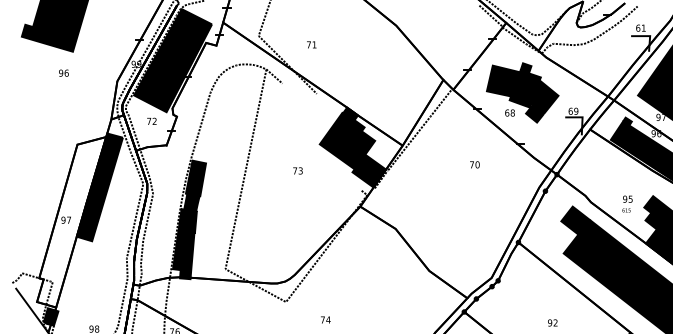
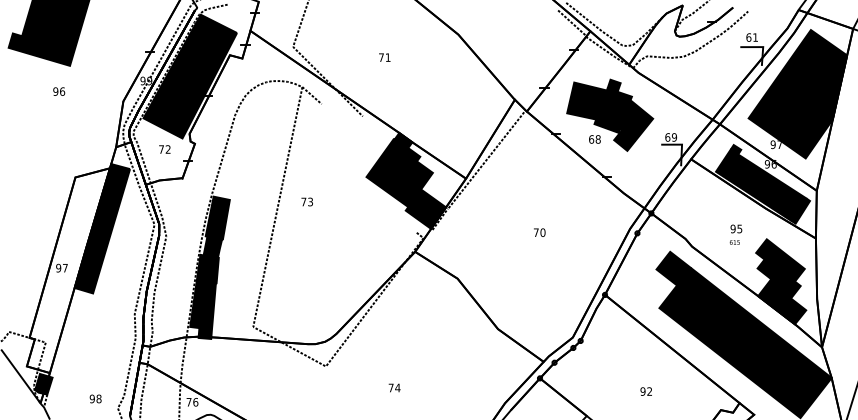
text: (311, 44) -> (384, 57), moved
text: (474, 164) -> (539, 232), moved
text: (297, 170) -> (306, 201), moved
text: (627, 203) -> (735, 234), moved
text: (325, 319) -> (394, 387), moved

